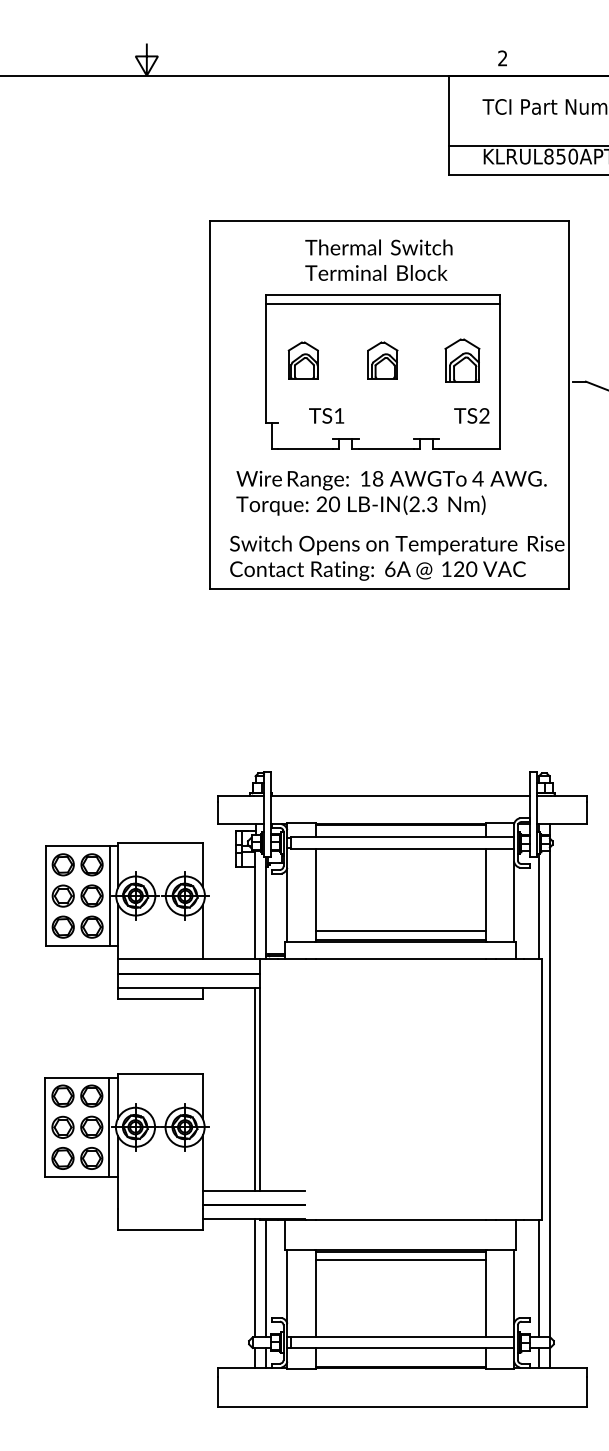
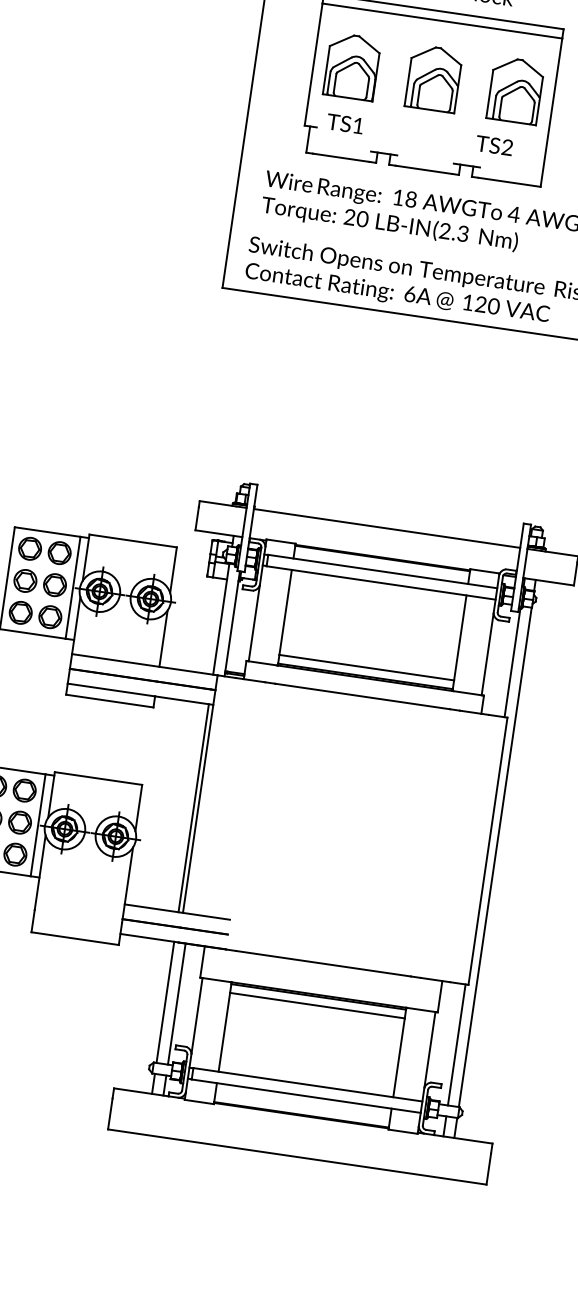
part: (303, 360) -> (352, 66), size x1.67
part: (382, 360) -> (433, 78), size x1.67
part: (462, 360) -> (515, 90), size x1.43
text: (399, 415) -> (420, 134), moved

